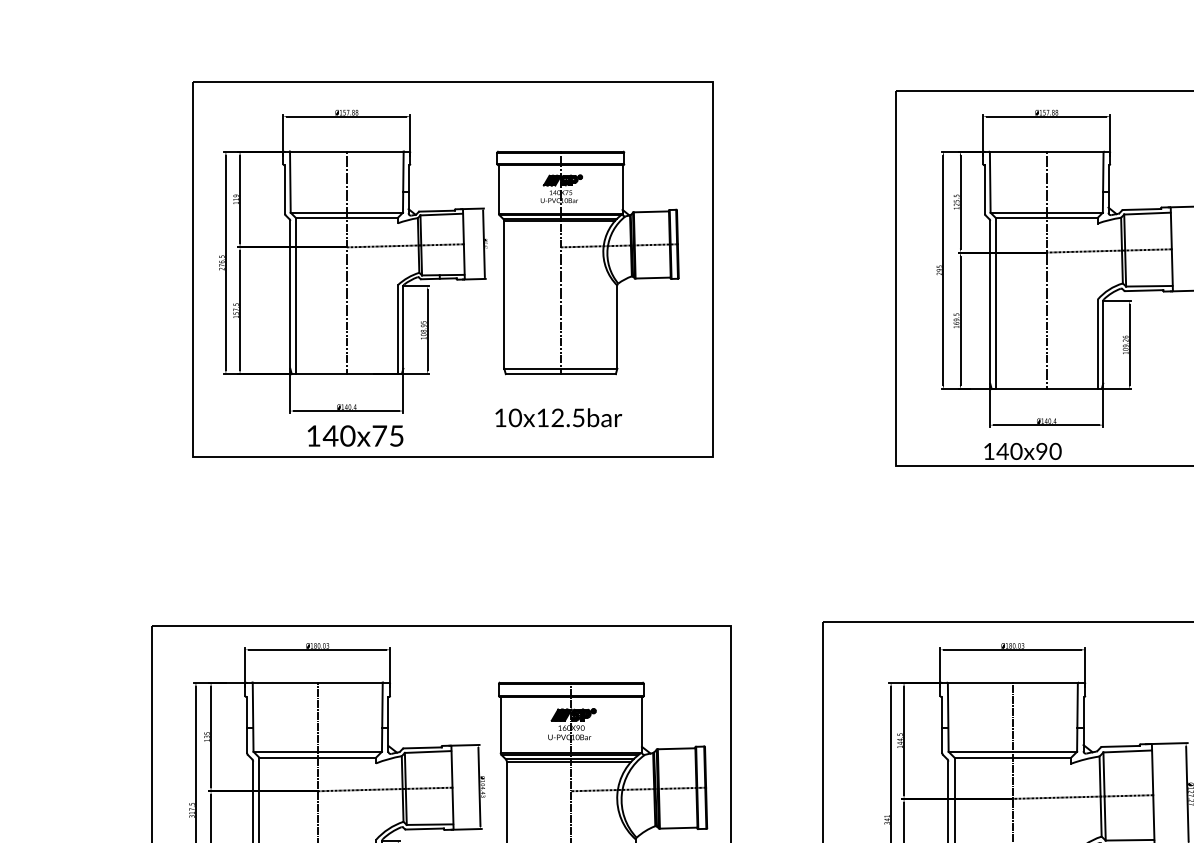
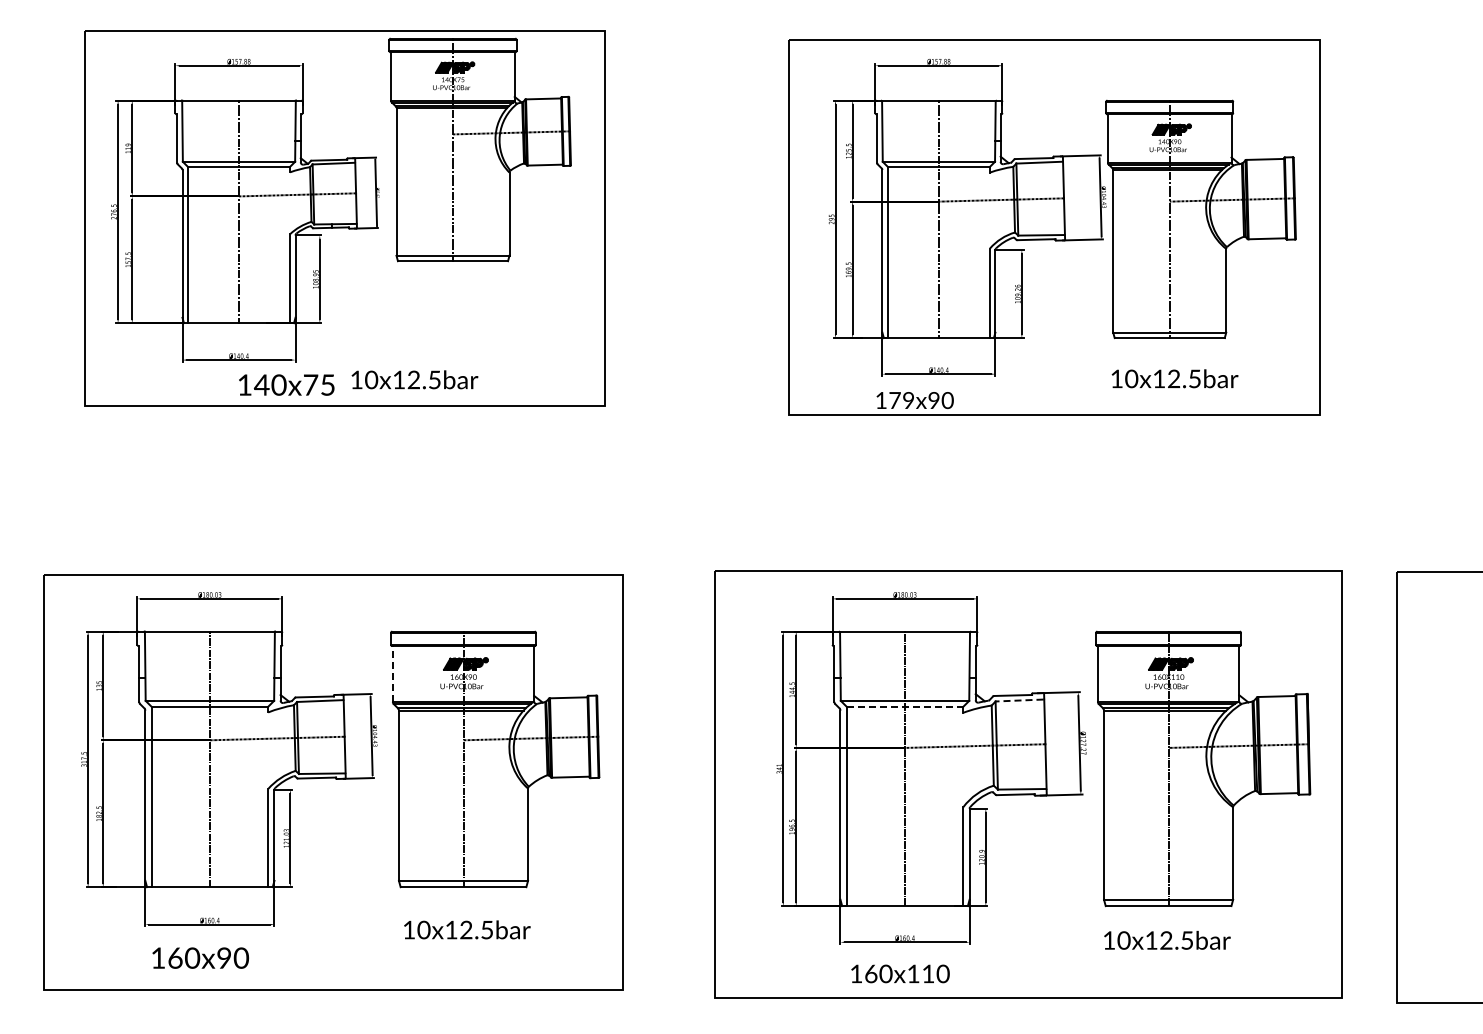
part: (587, 262) -> (479, 149), moved
text: (558, 417) -> (414, 379), moved
text: (355, 435) -> (286, 384), moved
text: (1009, 451) -> (901, 400), 140x90 -> 179x90
line: (500, 724) -> (392, 673), solid -> dashed
line: (1127, 751) -> (1019, 700), solid -> dashed
line: (1013, 757) -> (905, 706), solid -> dashed

